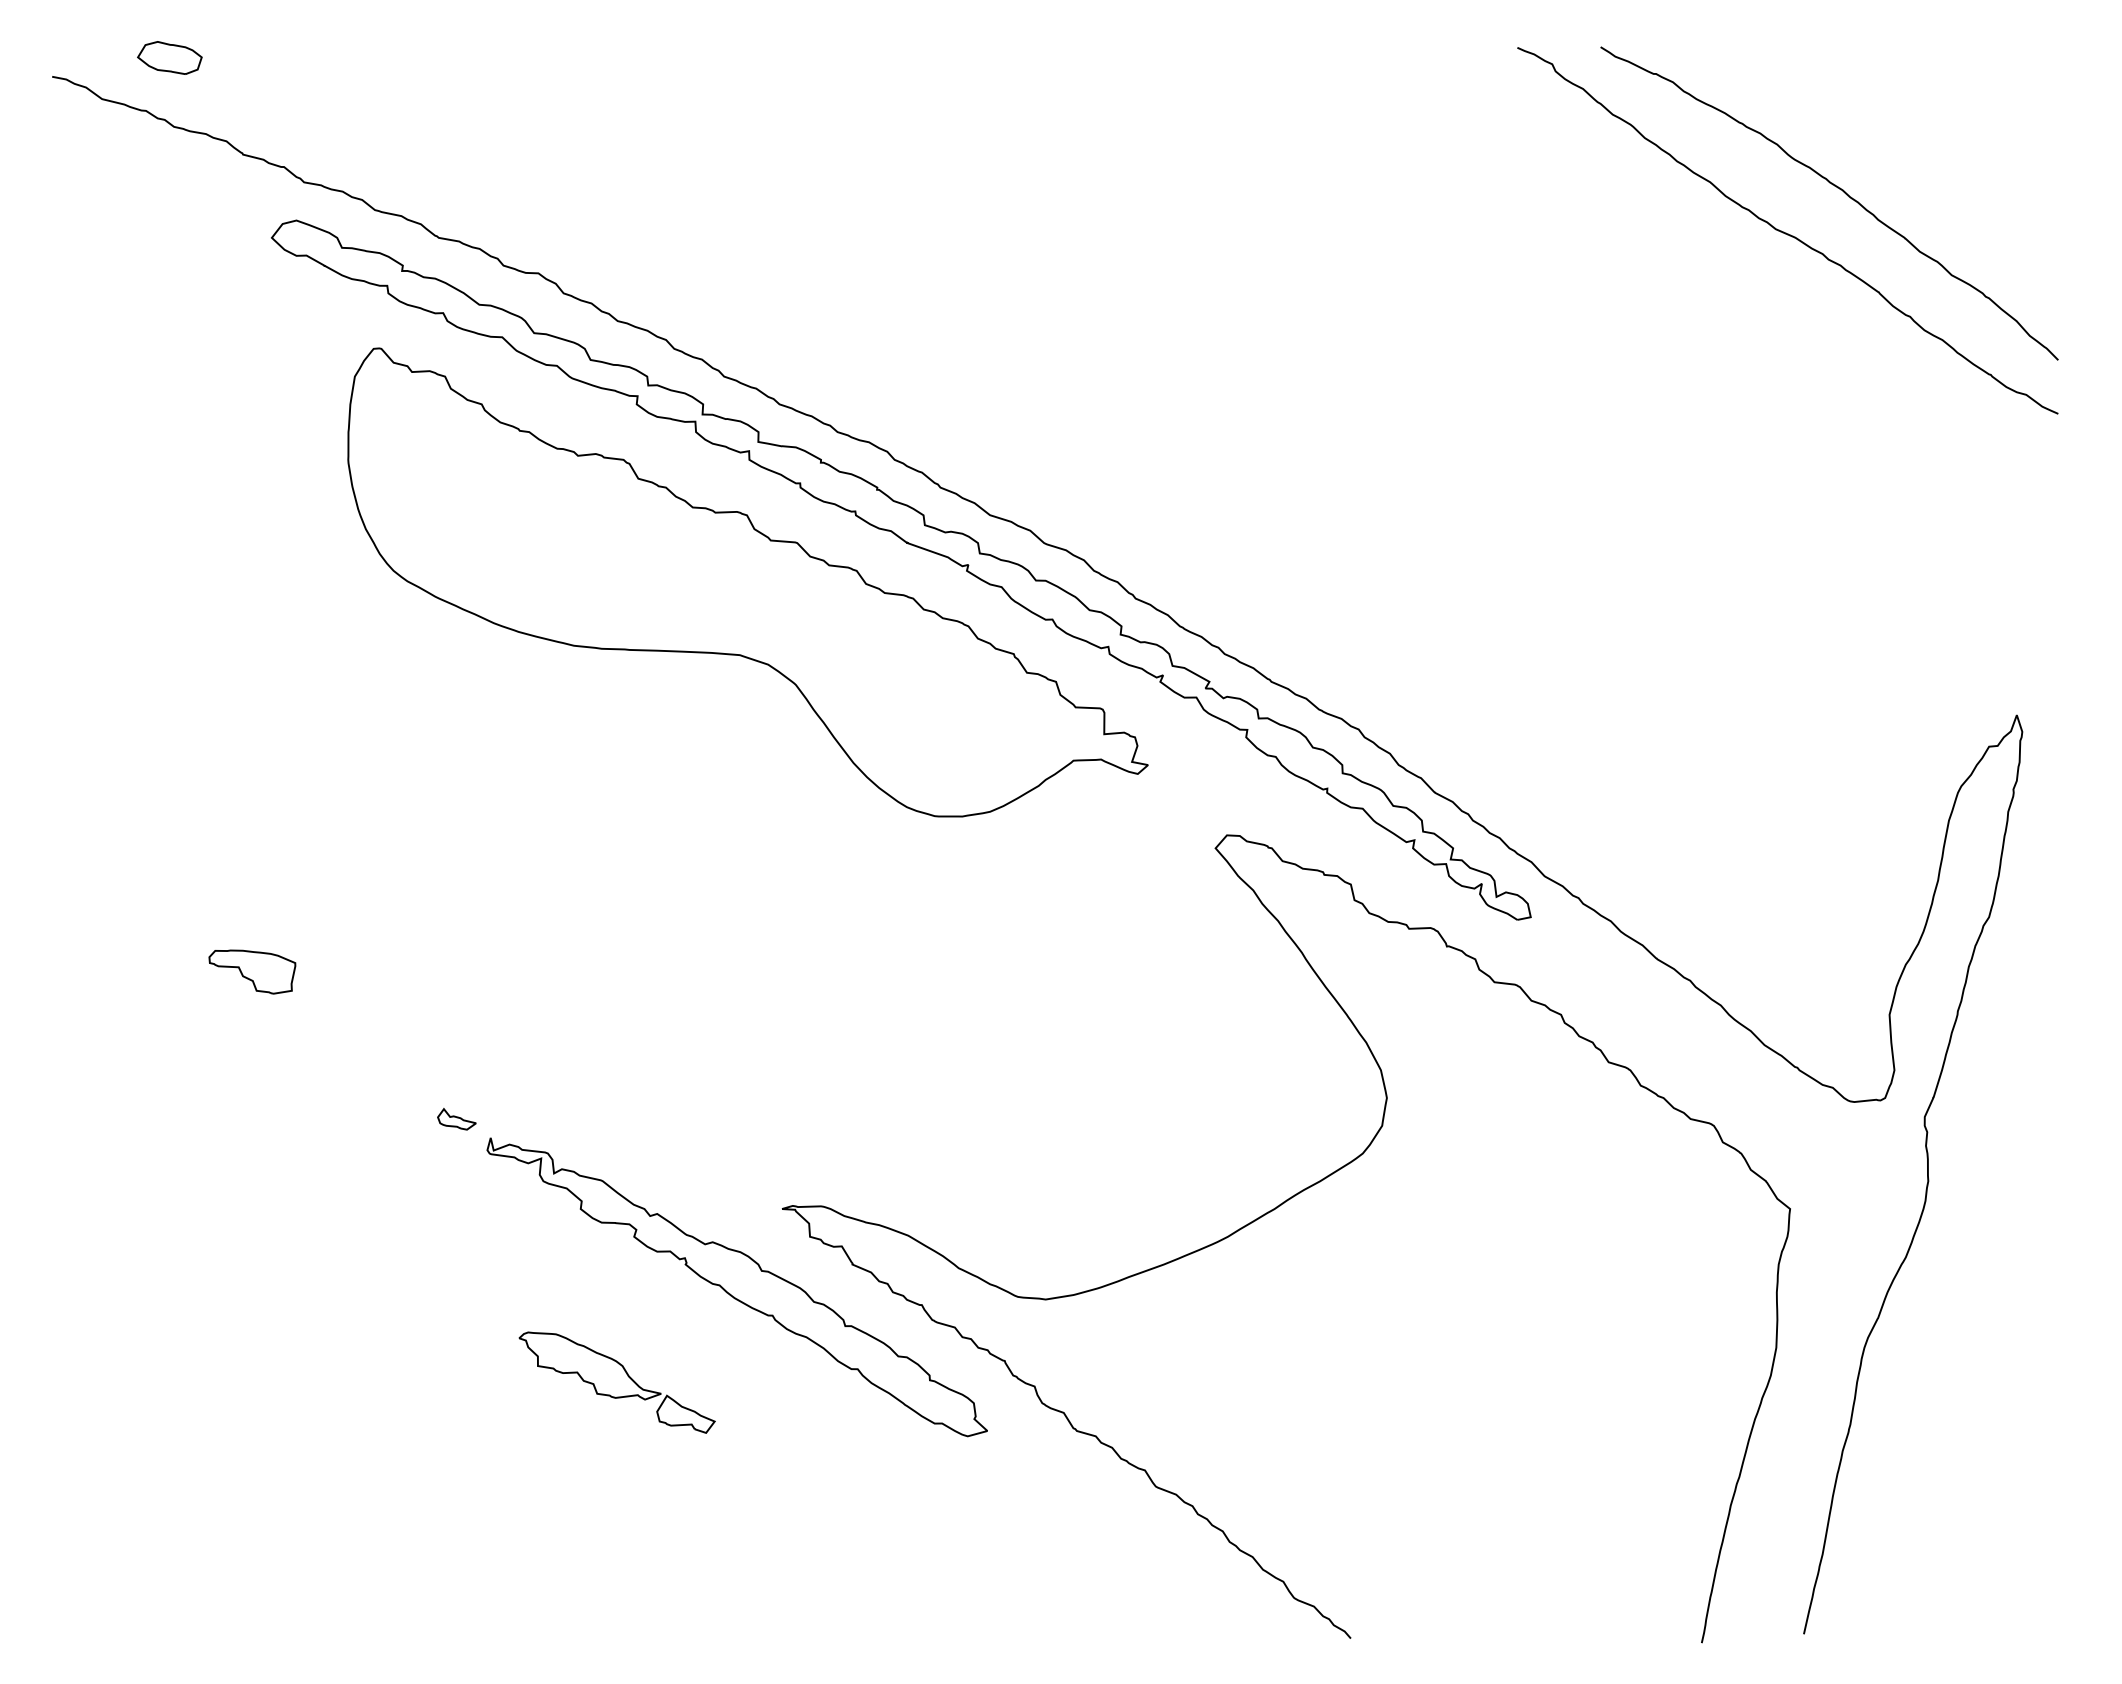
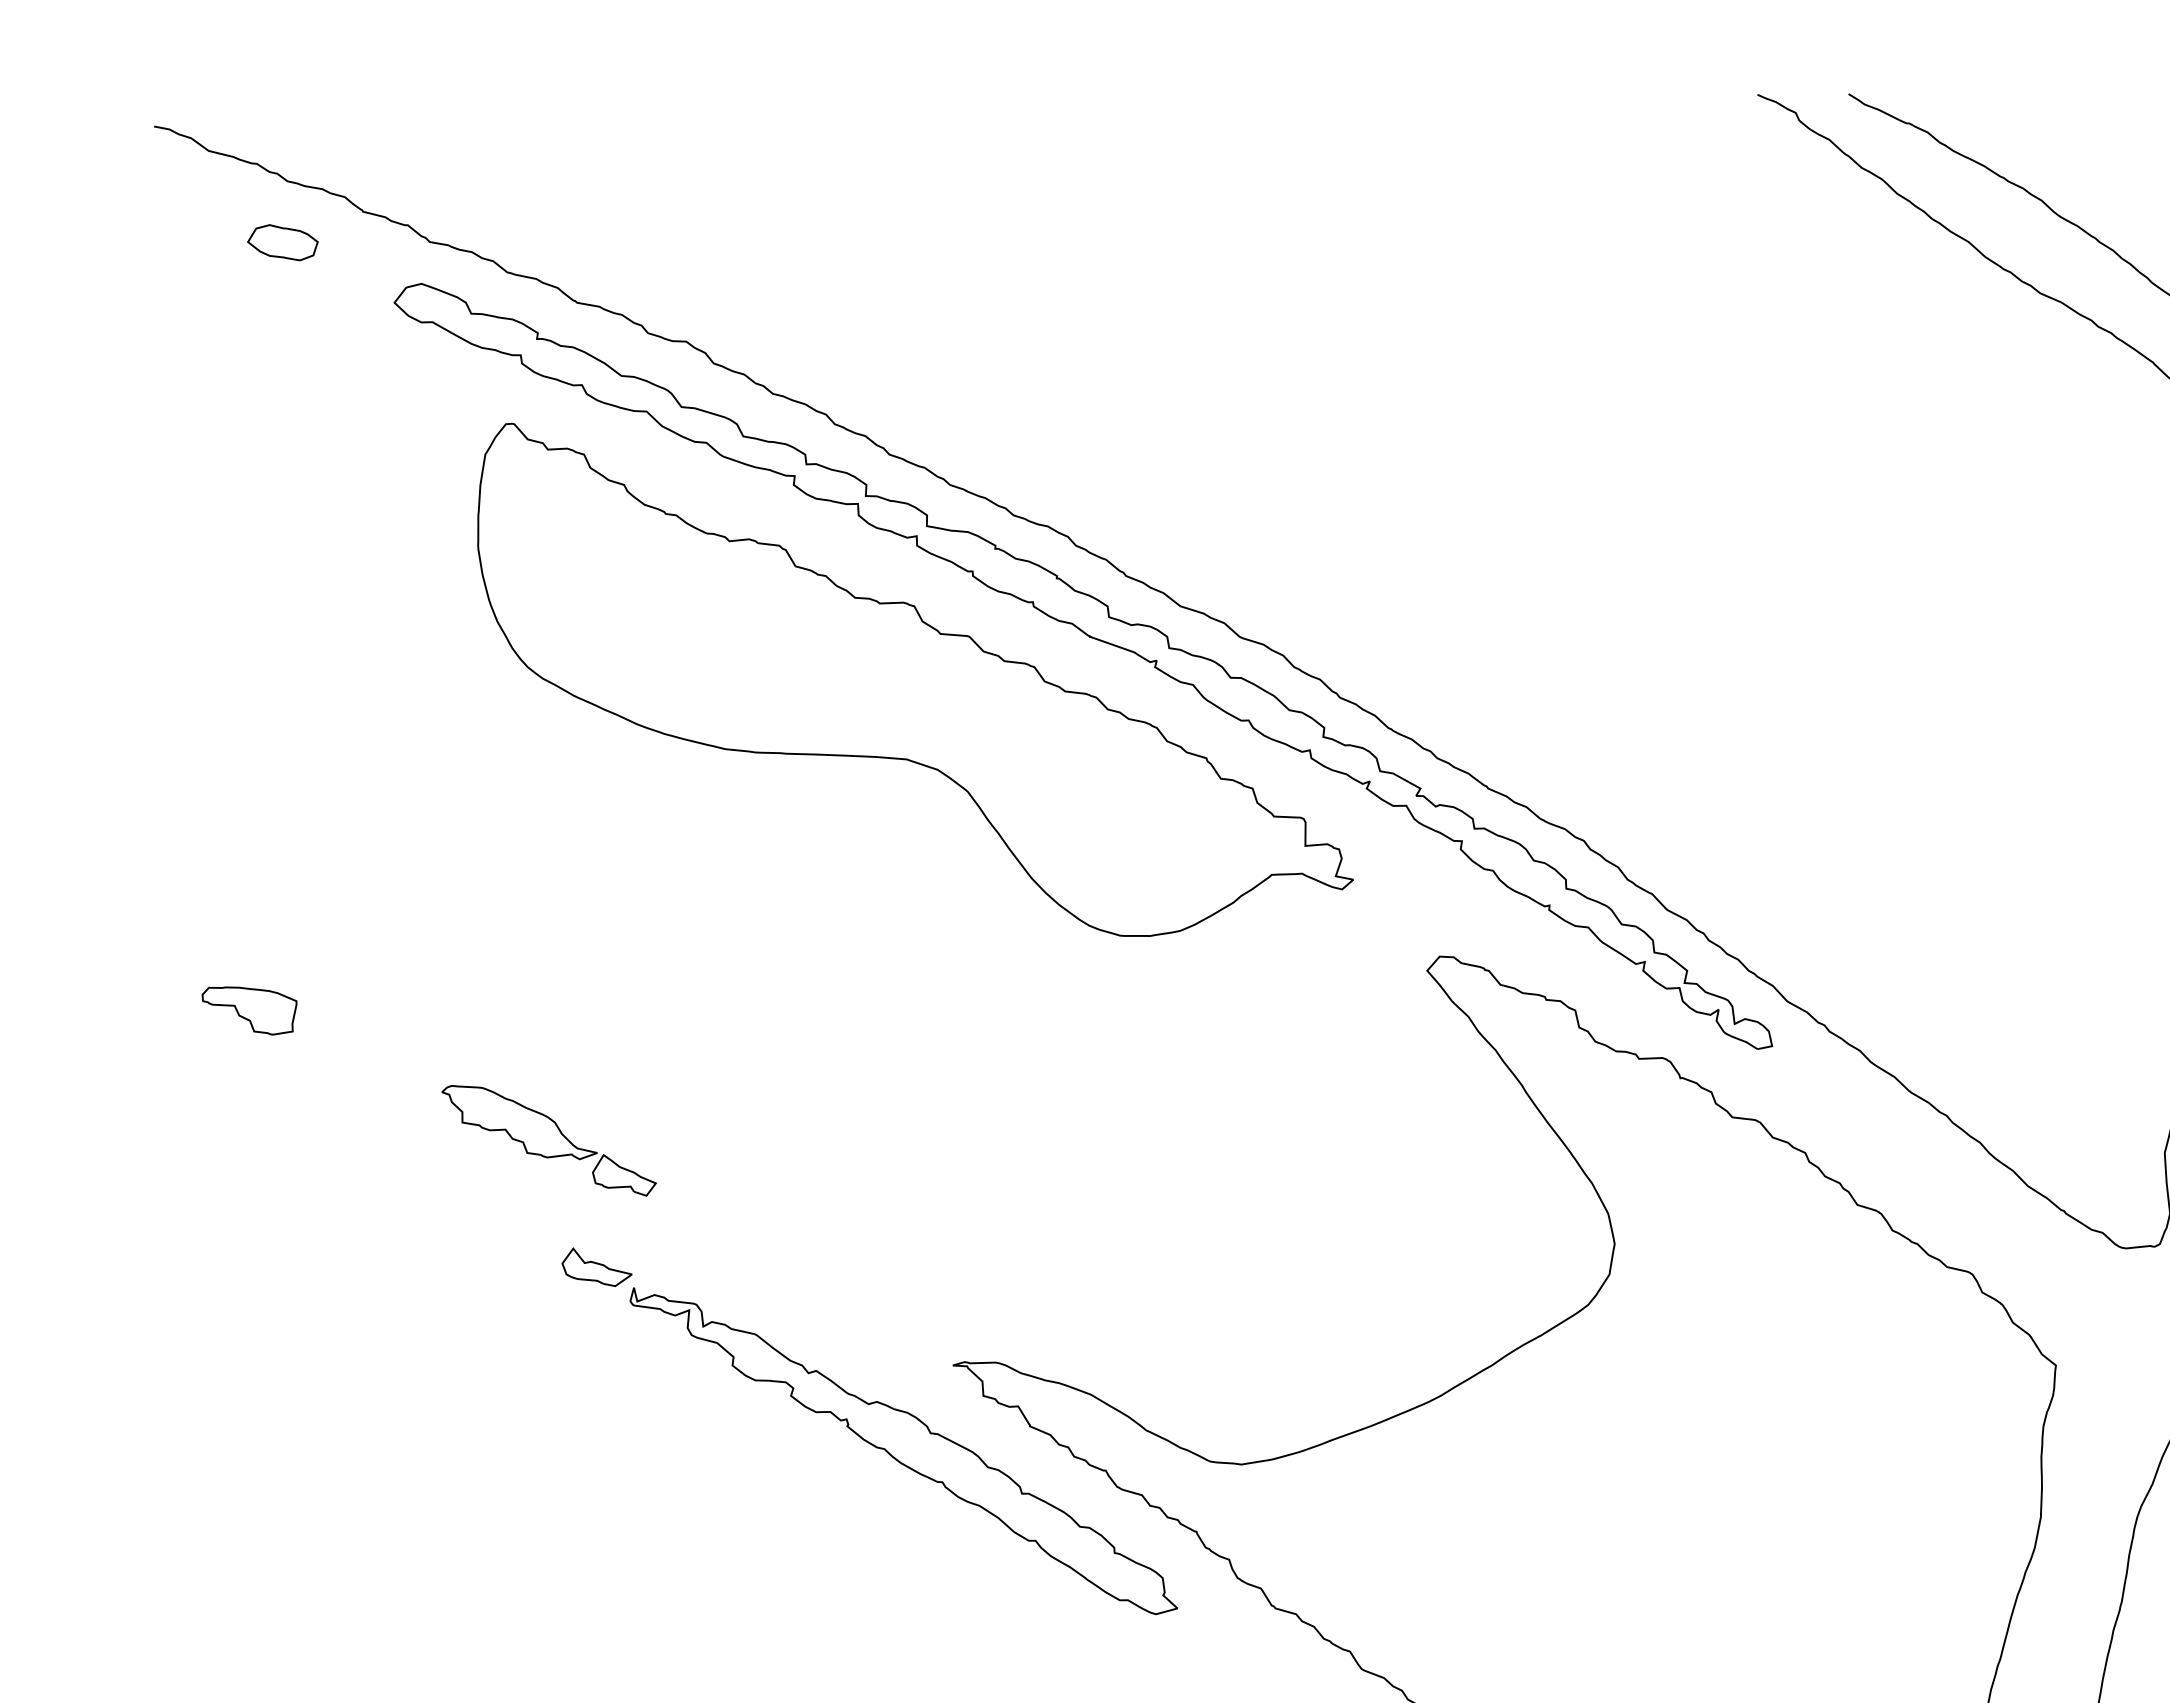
part: (169, 57) -> (282, 242), moved
part: (252, 971) -> (249, 1010), moved
part: (456, 1119) -> (596, 1267), size x1.67
part: (616, 1382) -> (548, 1140), moved

